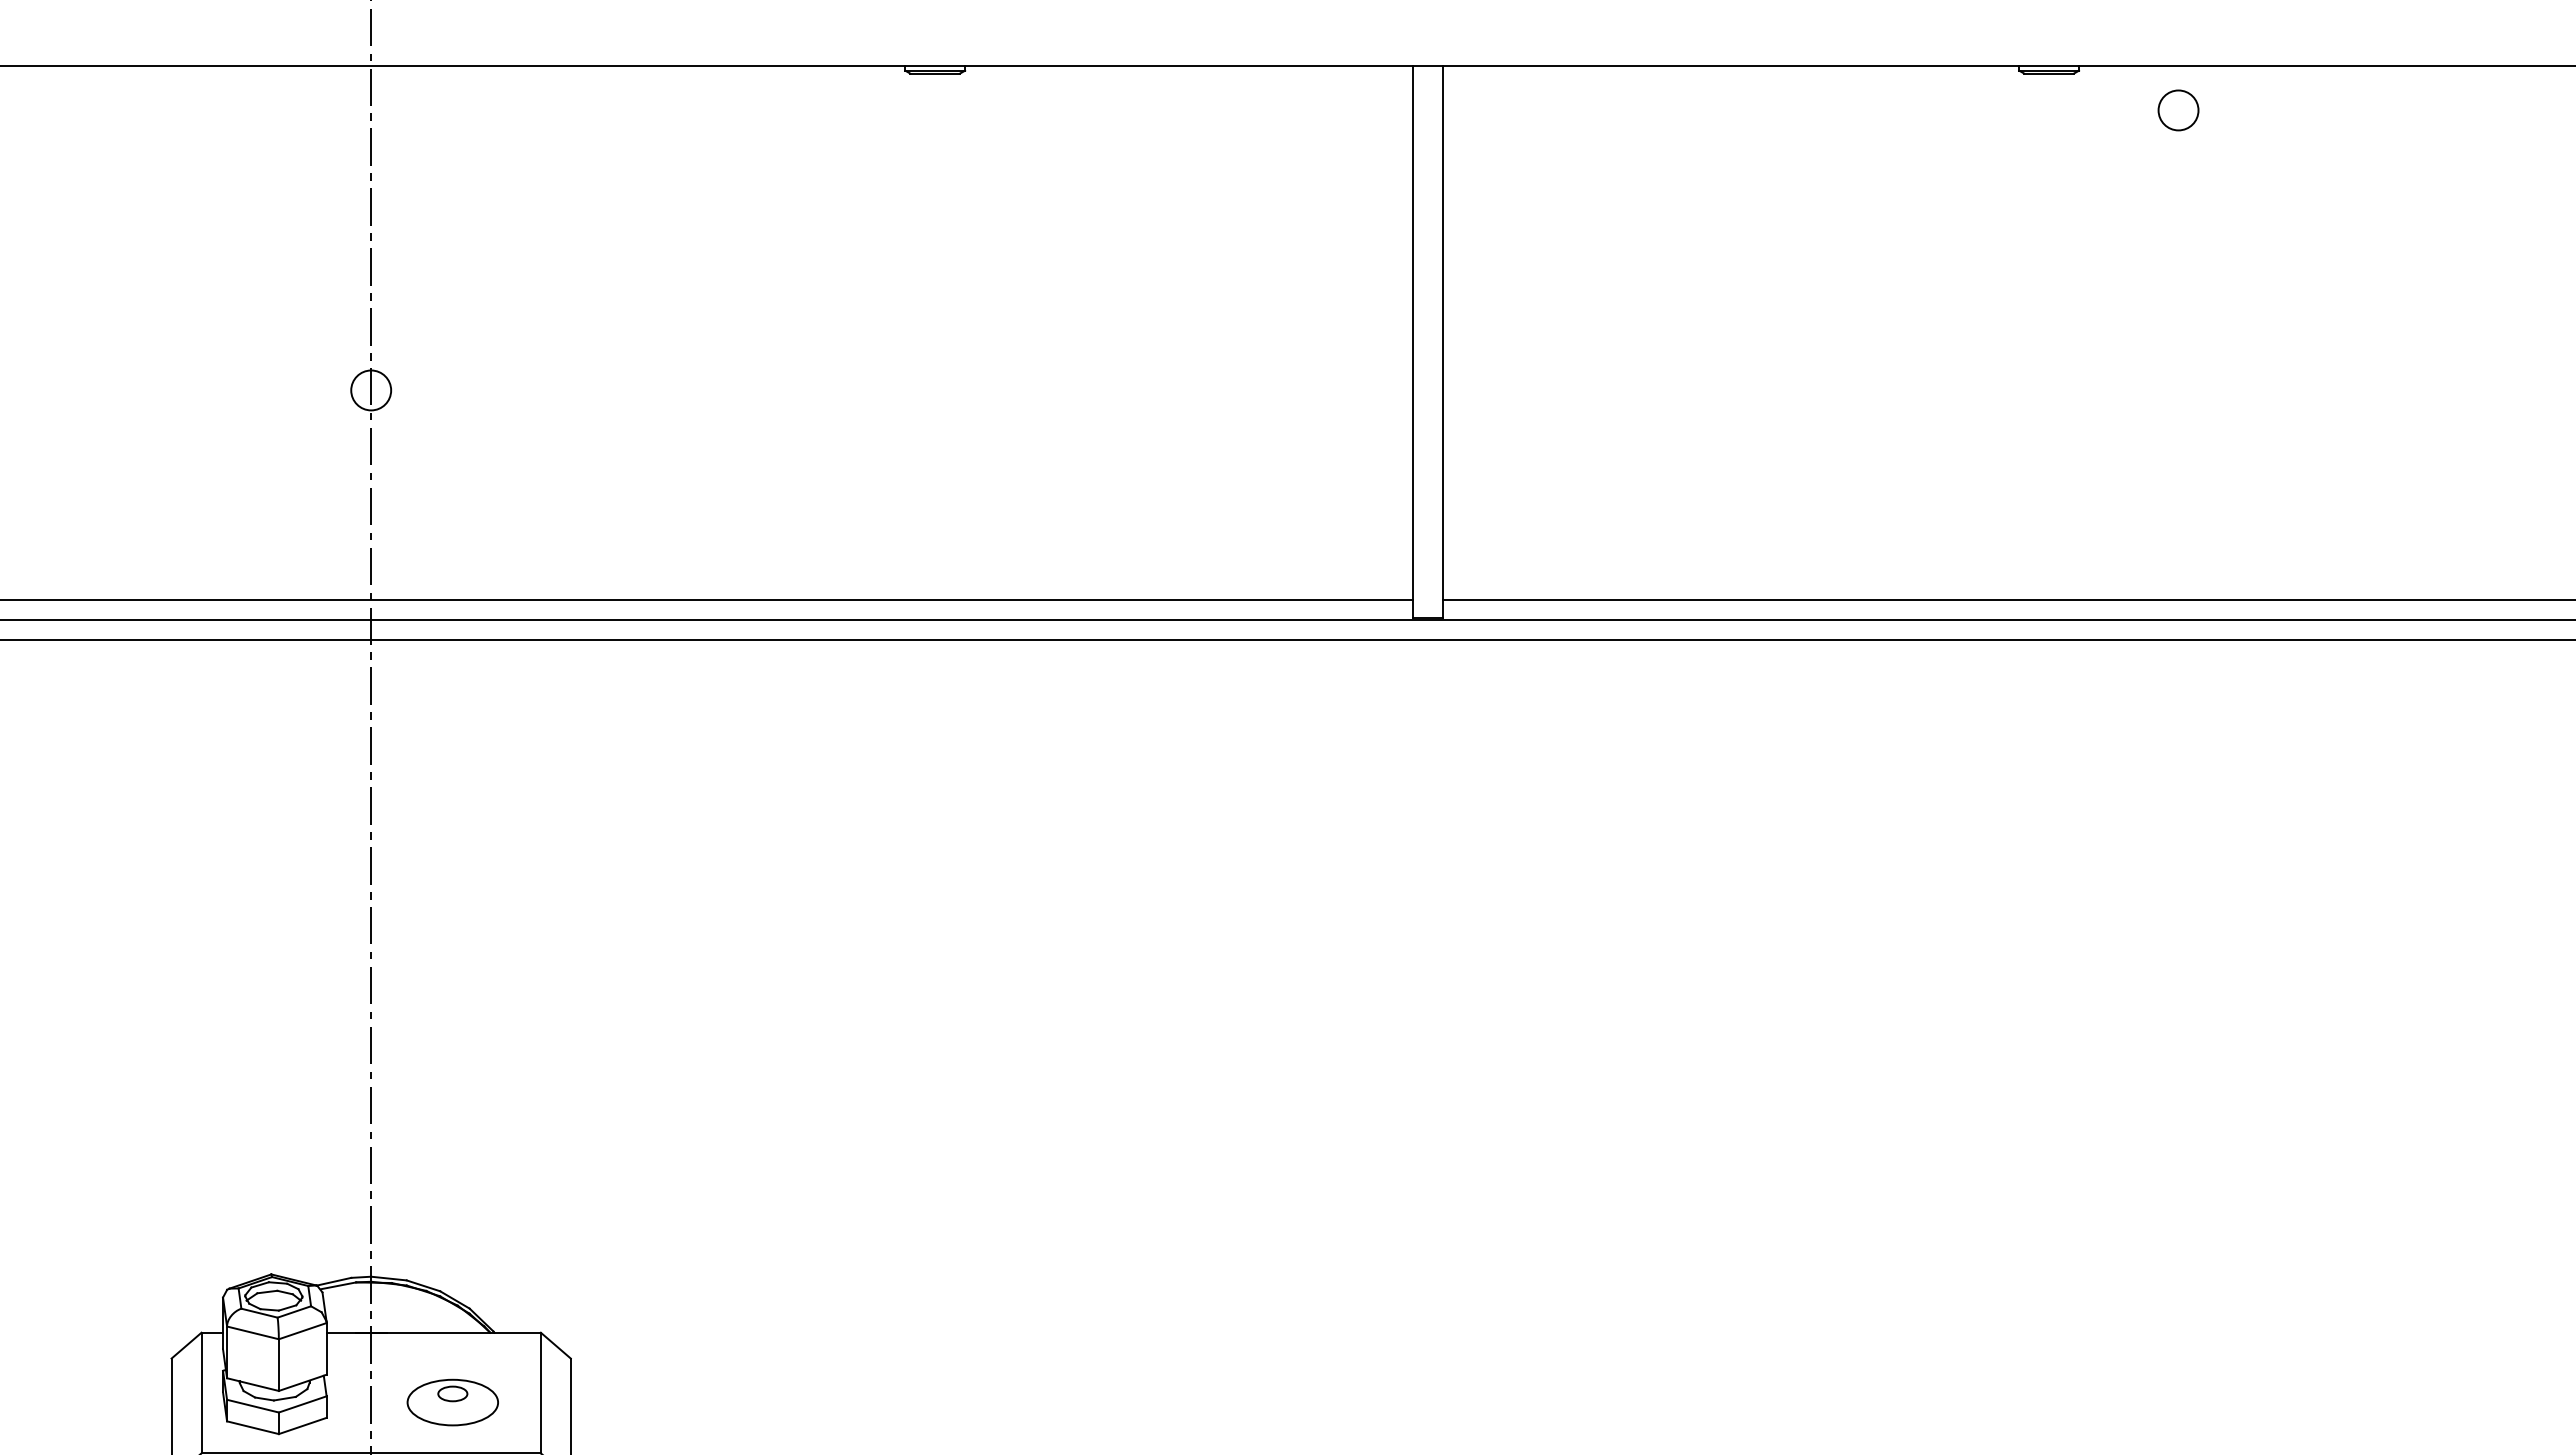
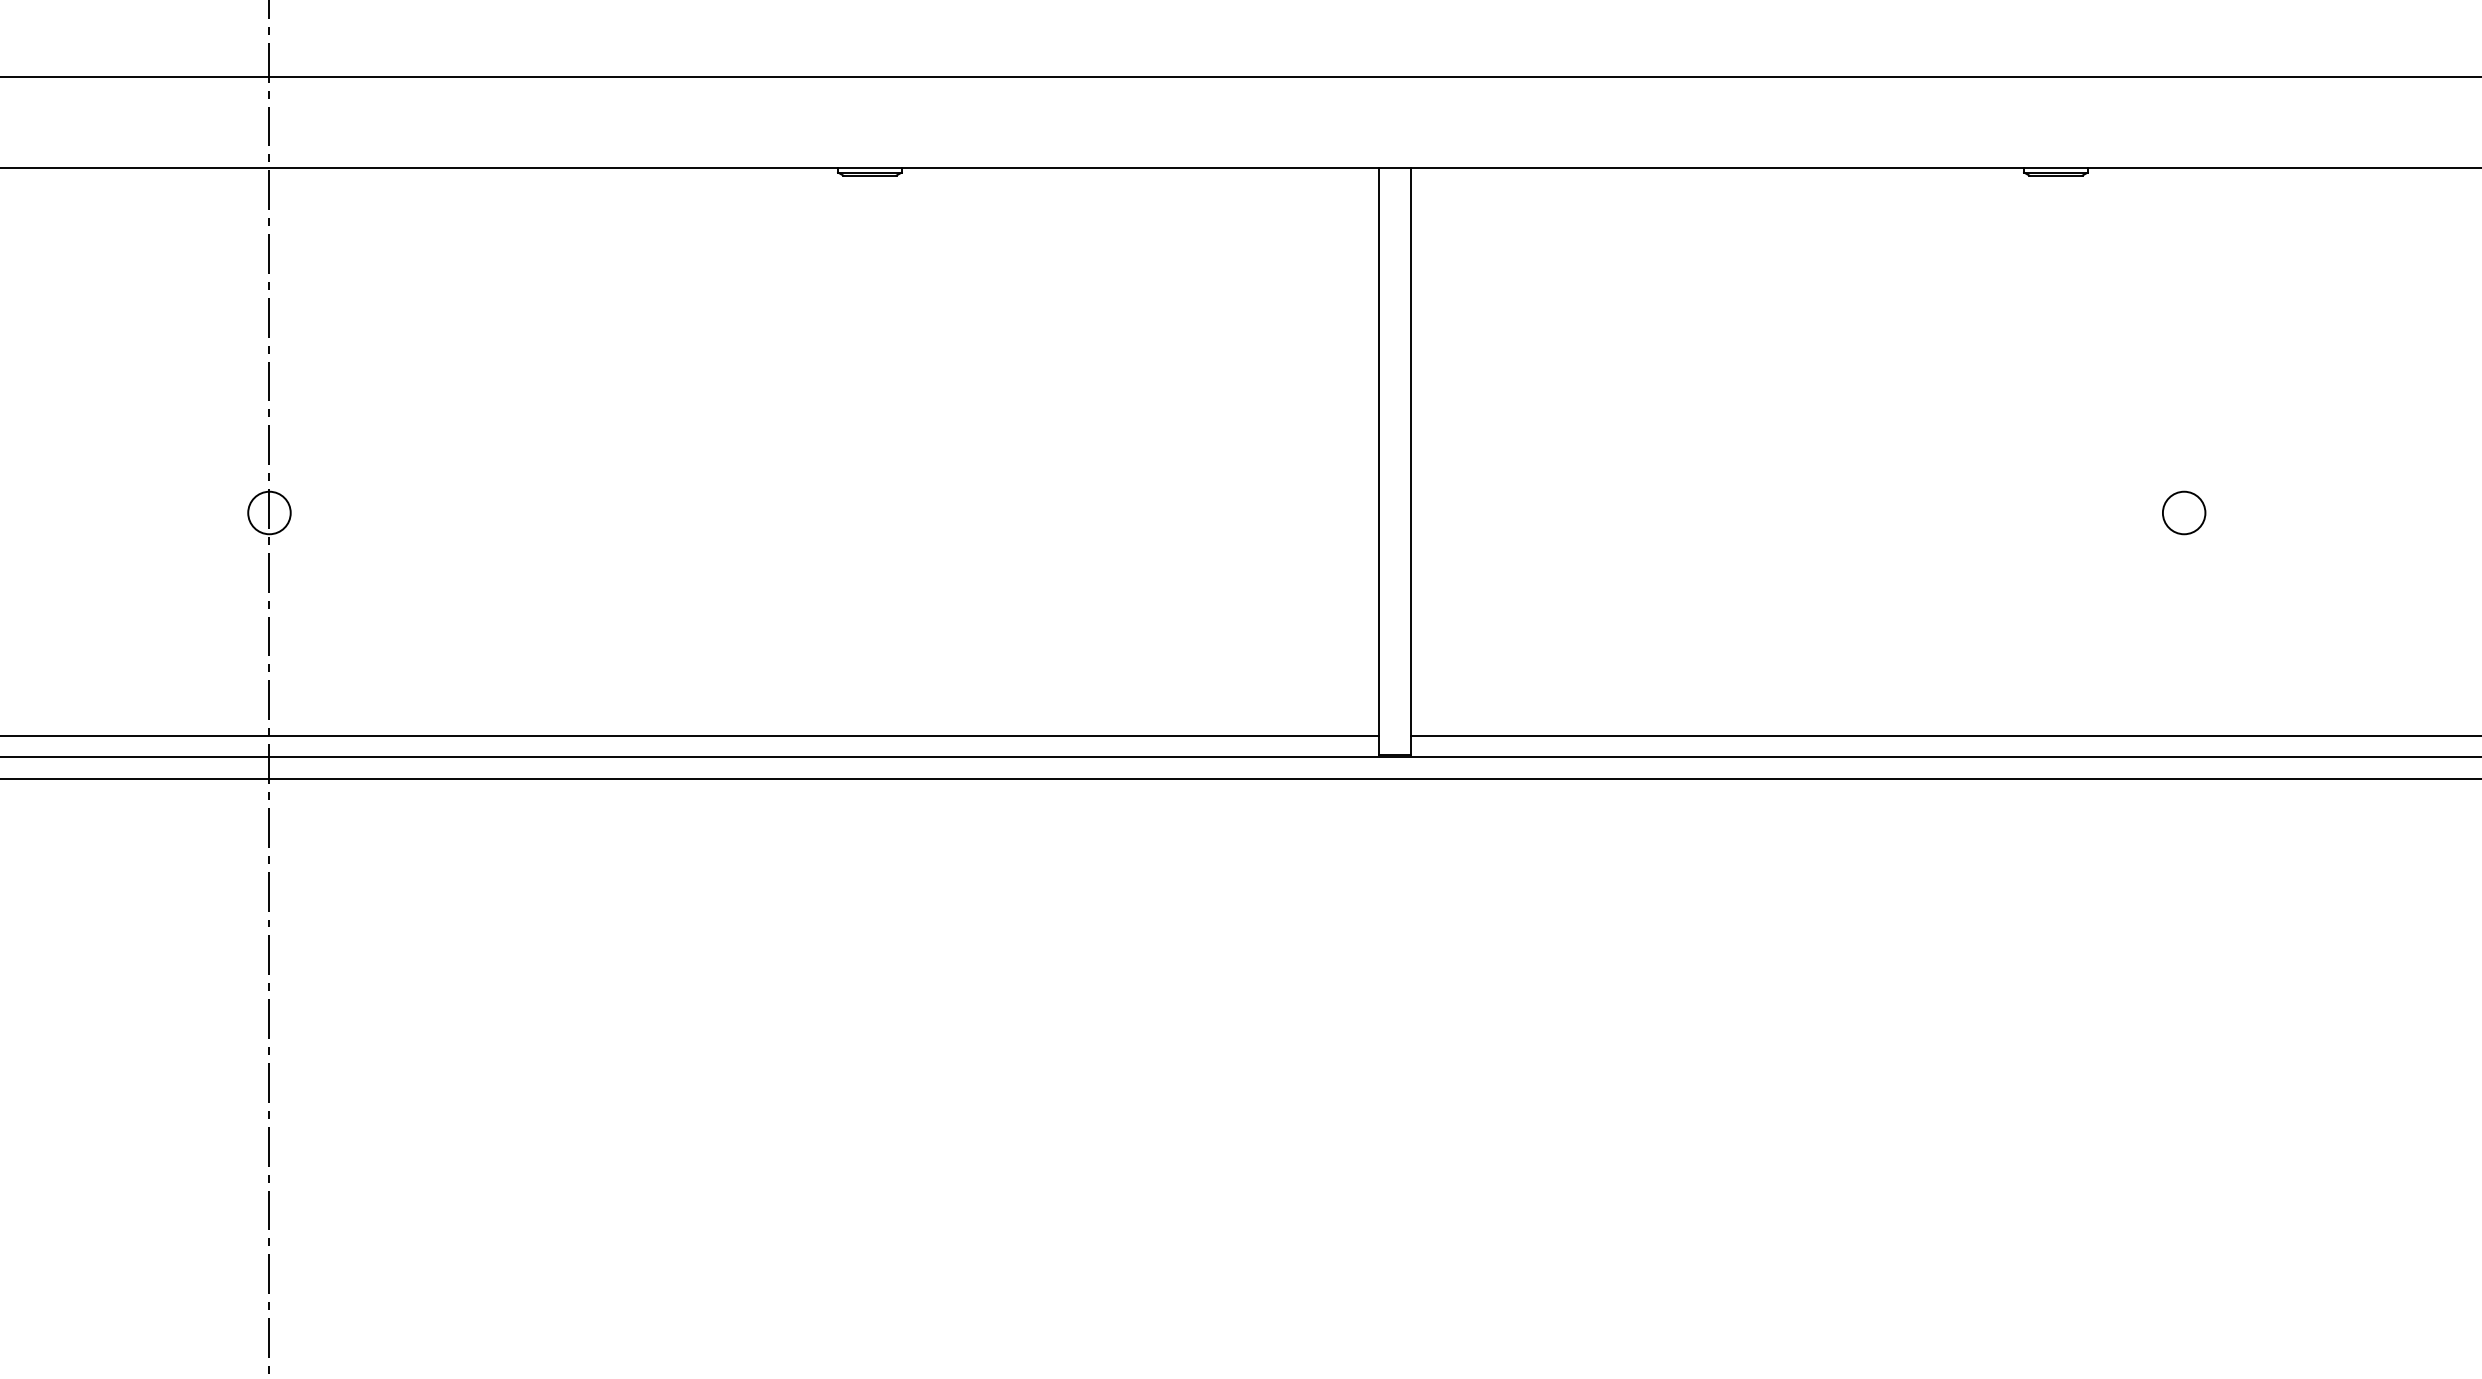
circle: (2178, 110) -> (2184, 513), moved

